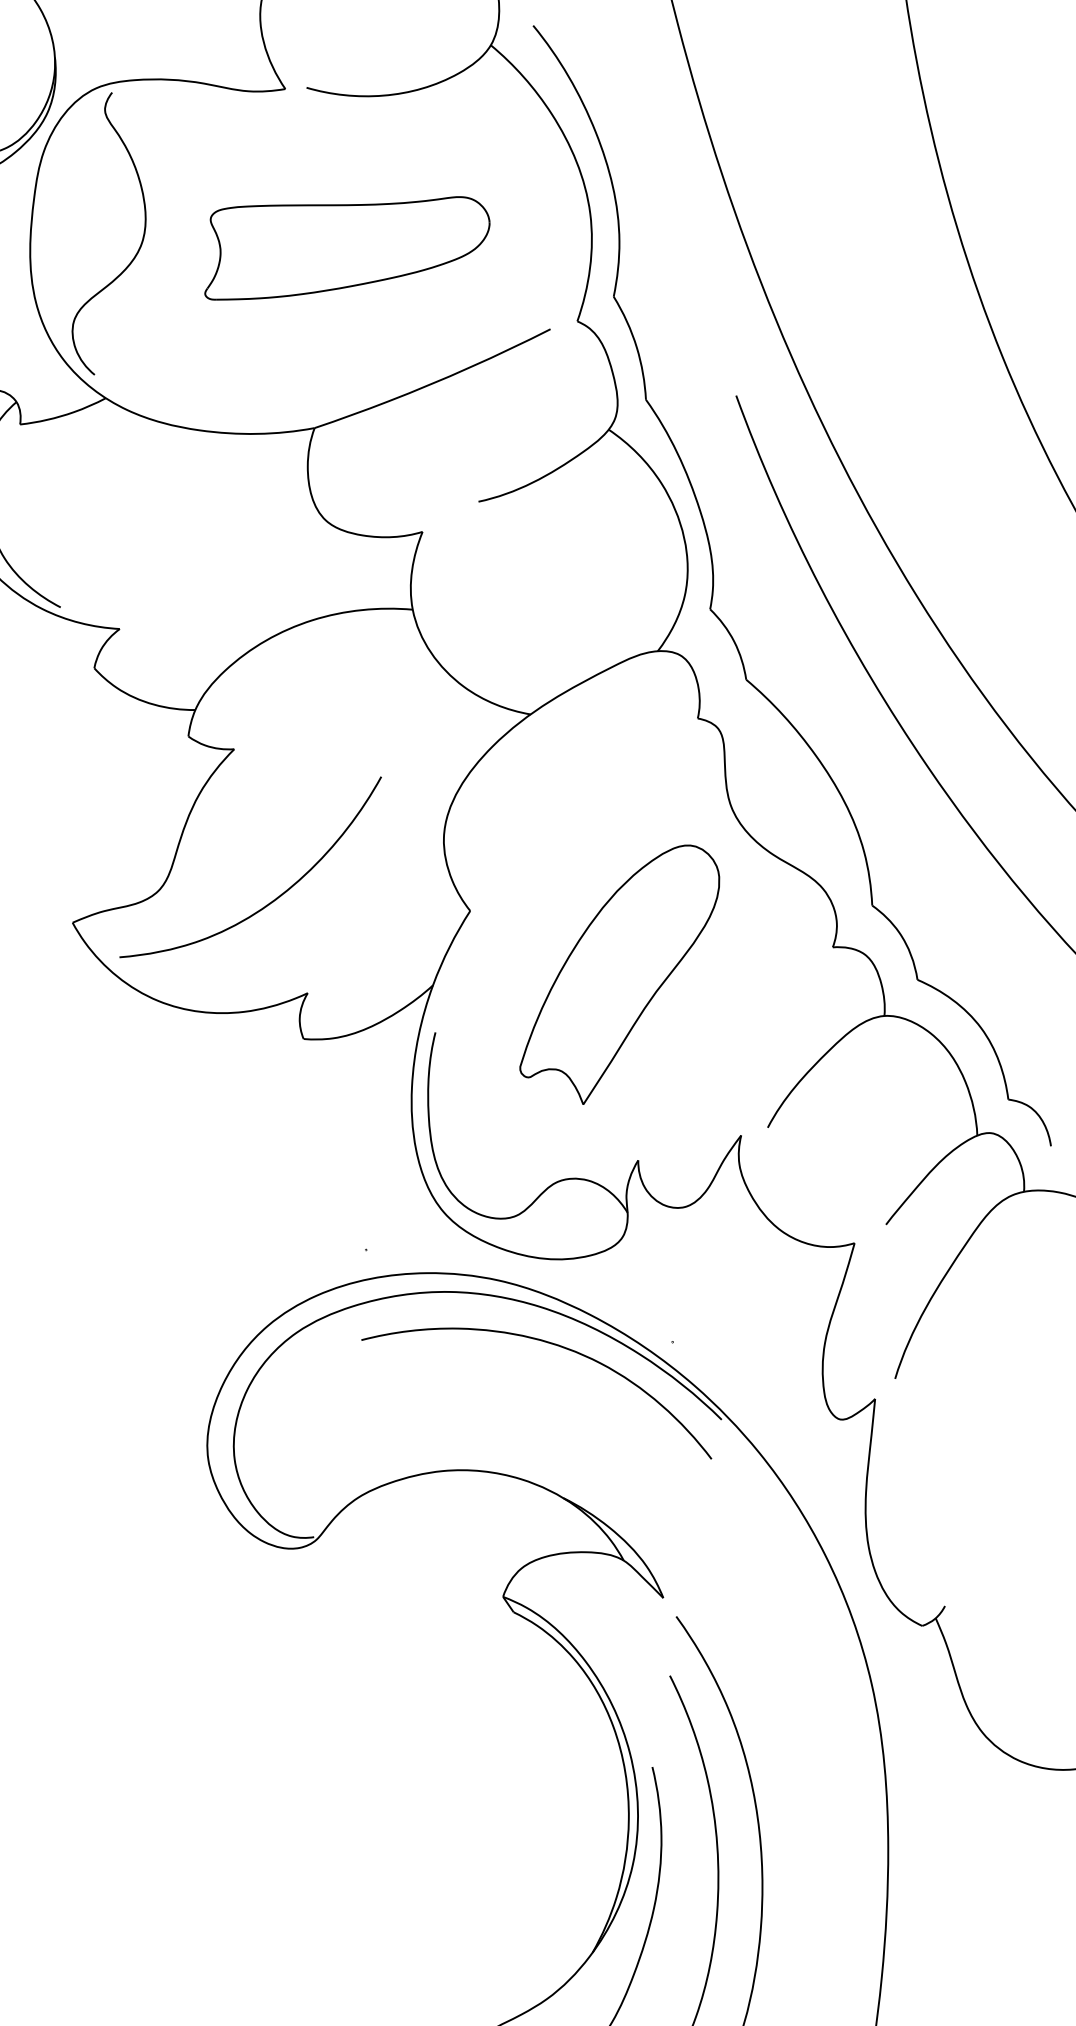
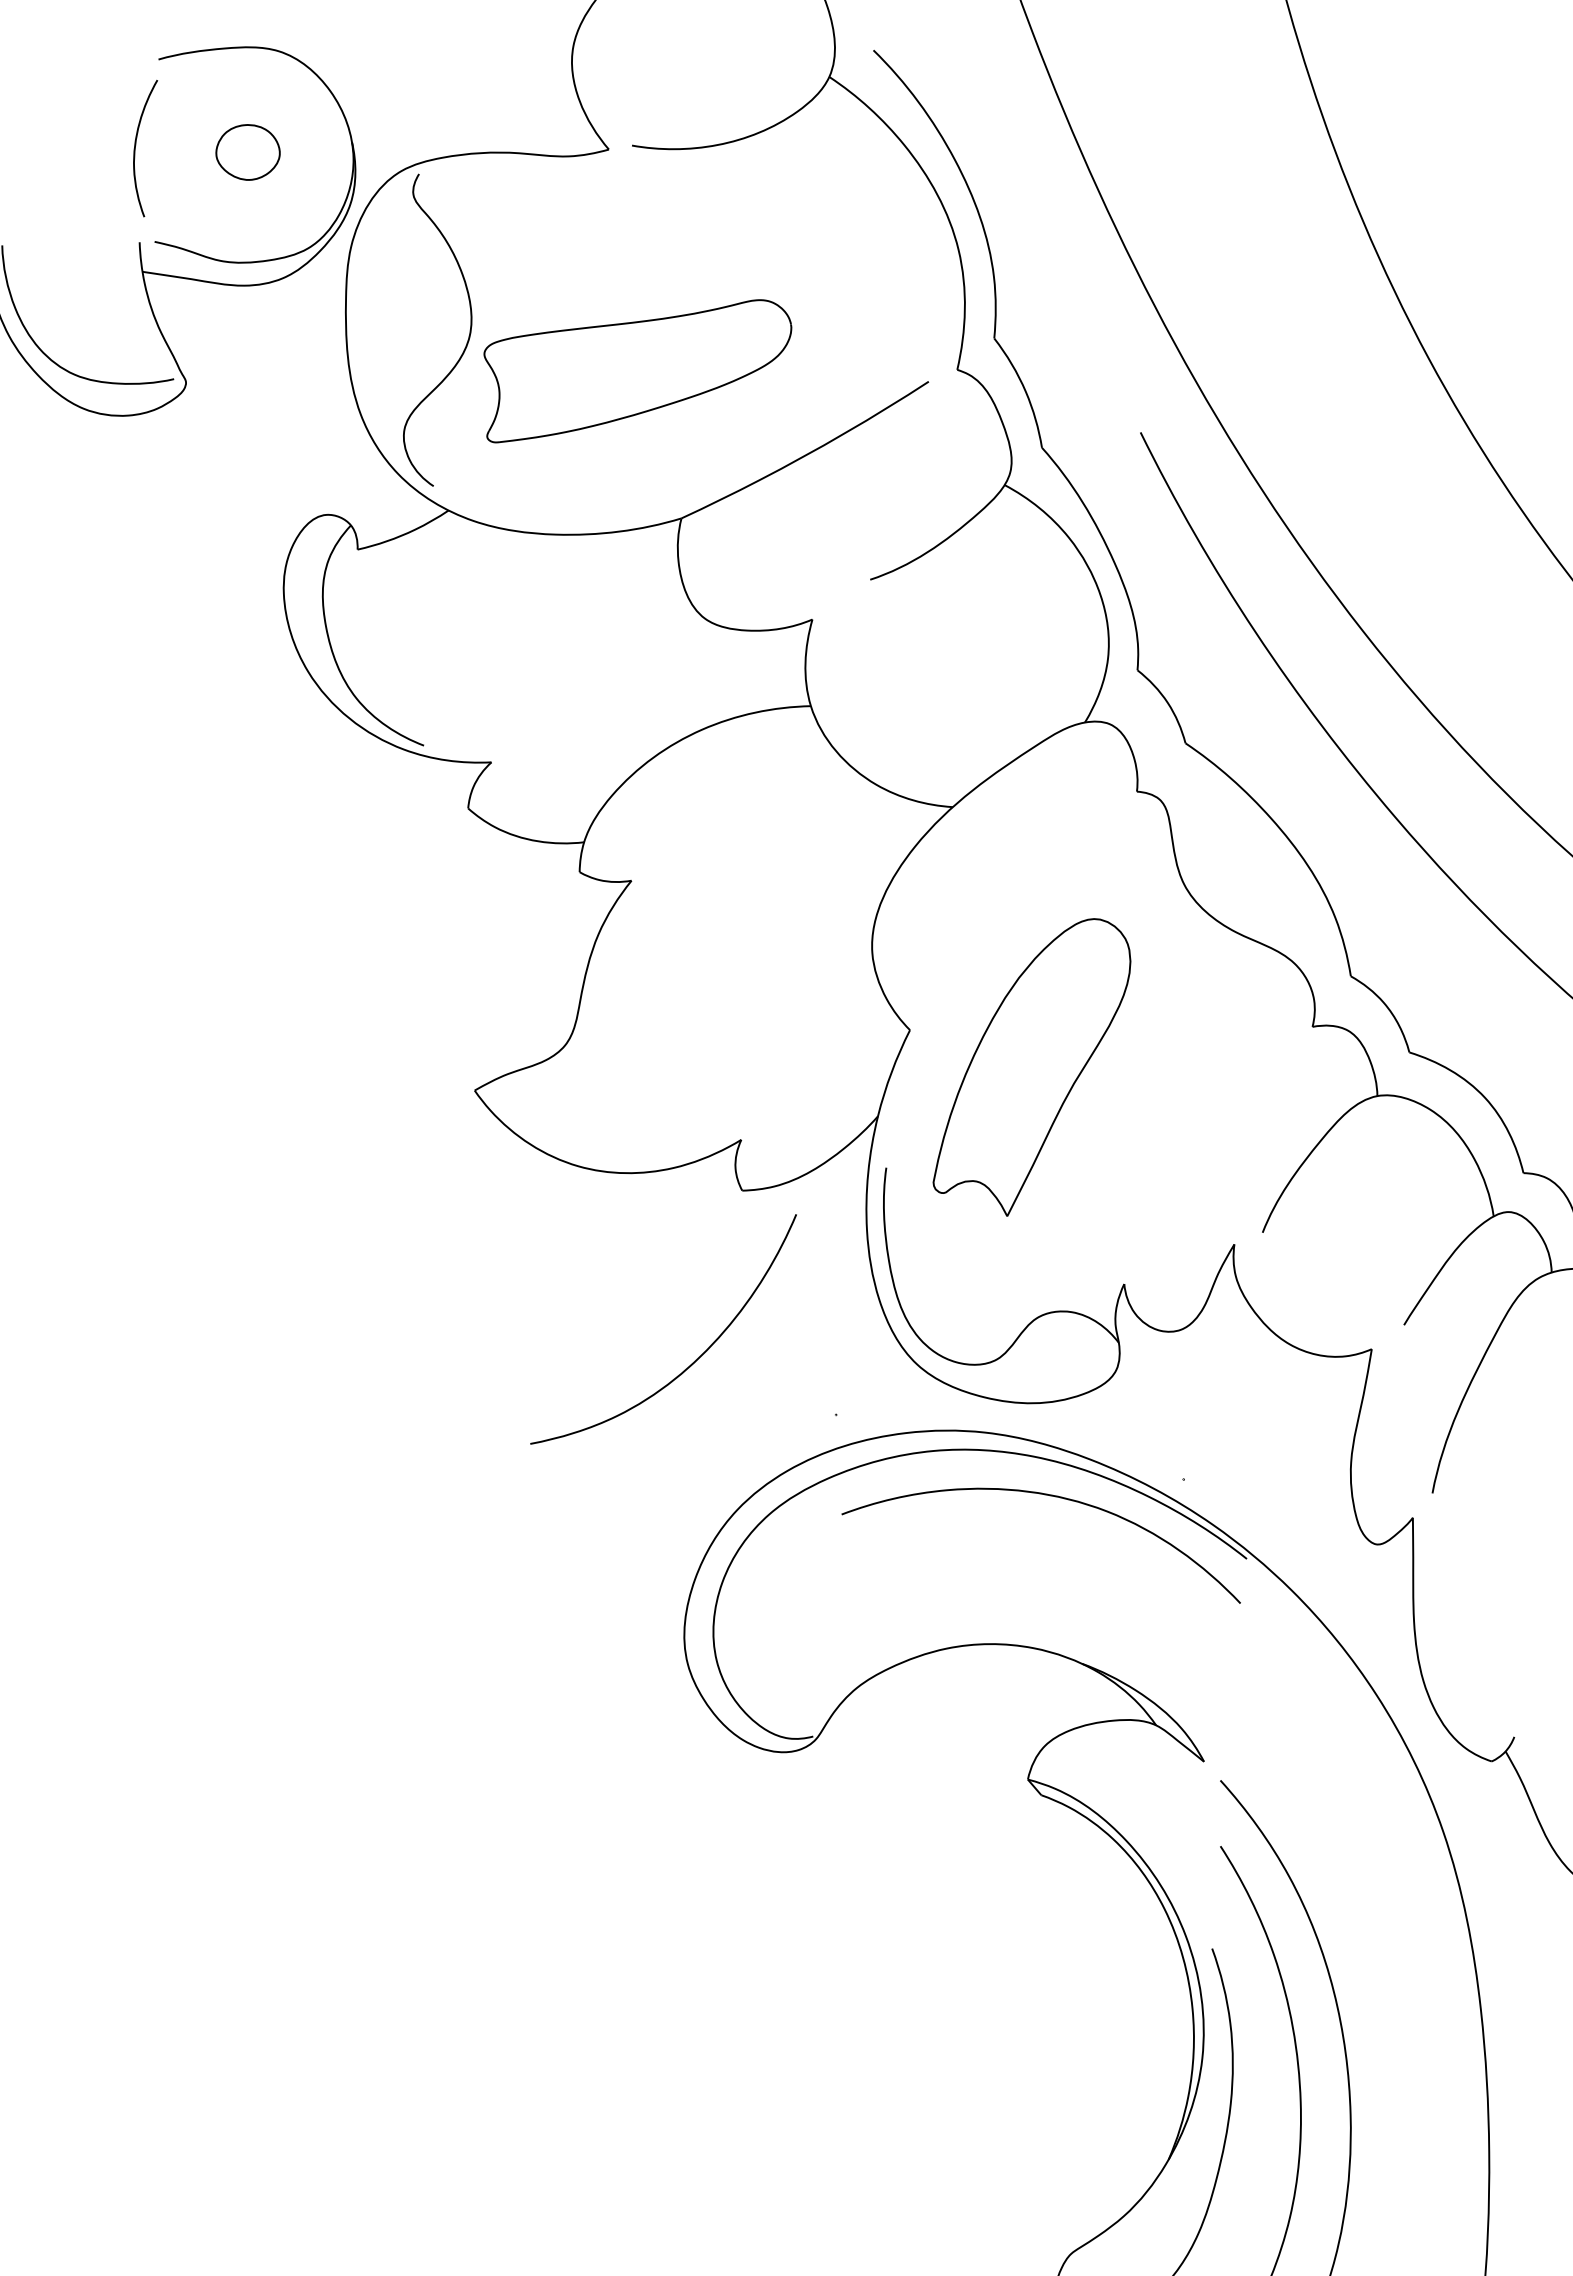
part: (346, 249) -> (637, 371), moved
curve: (275, 898) -> (694, 1360), moved
part: (619, 973) -> (1031, 1067), moved

